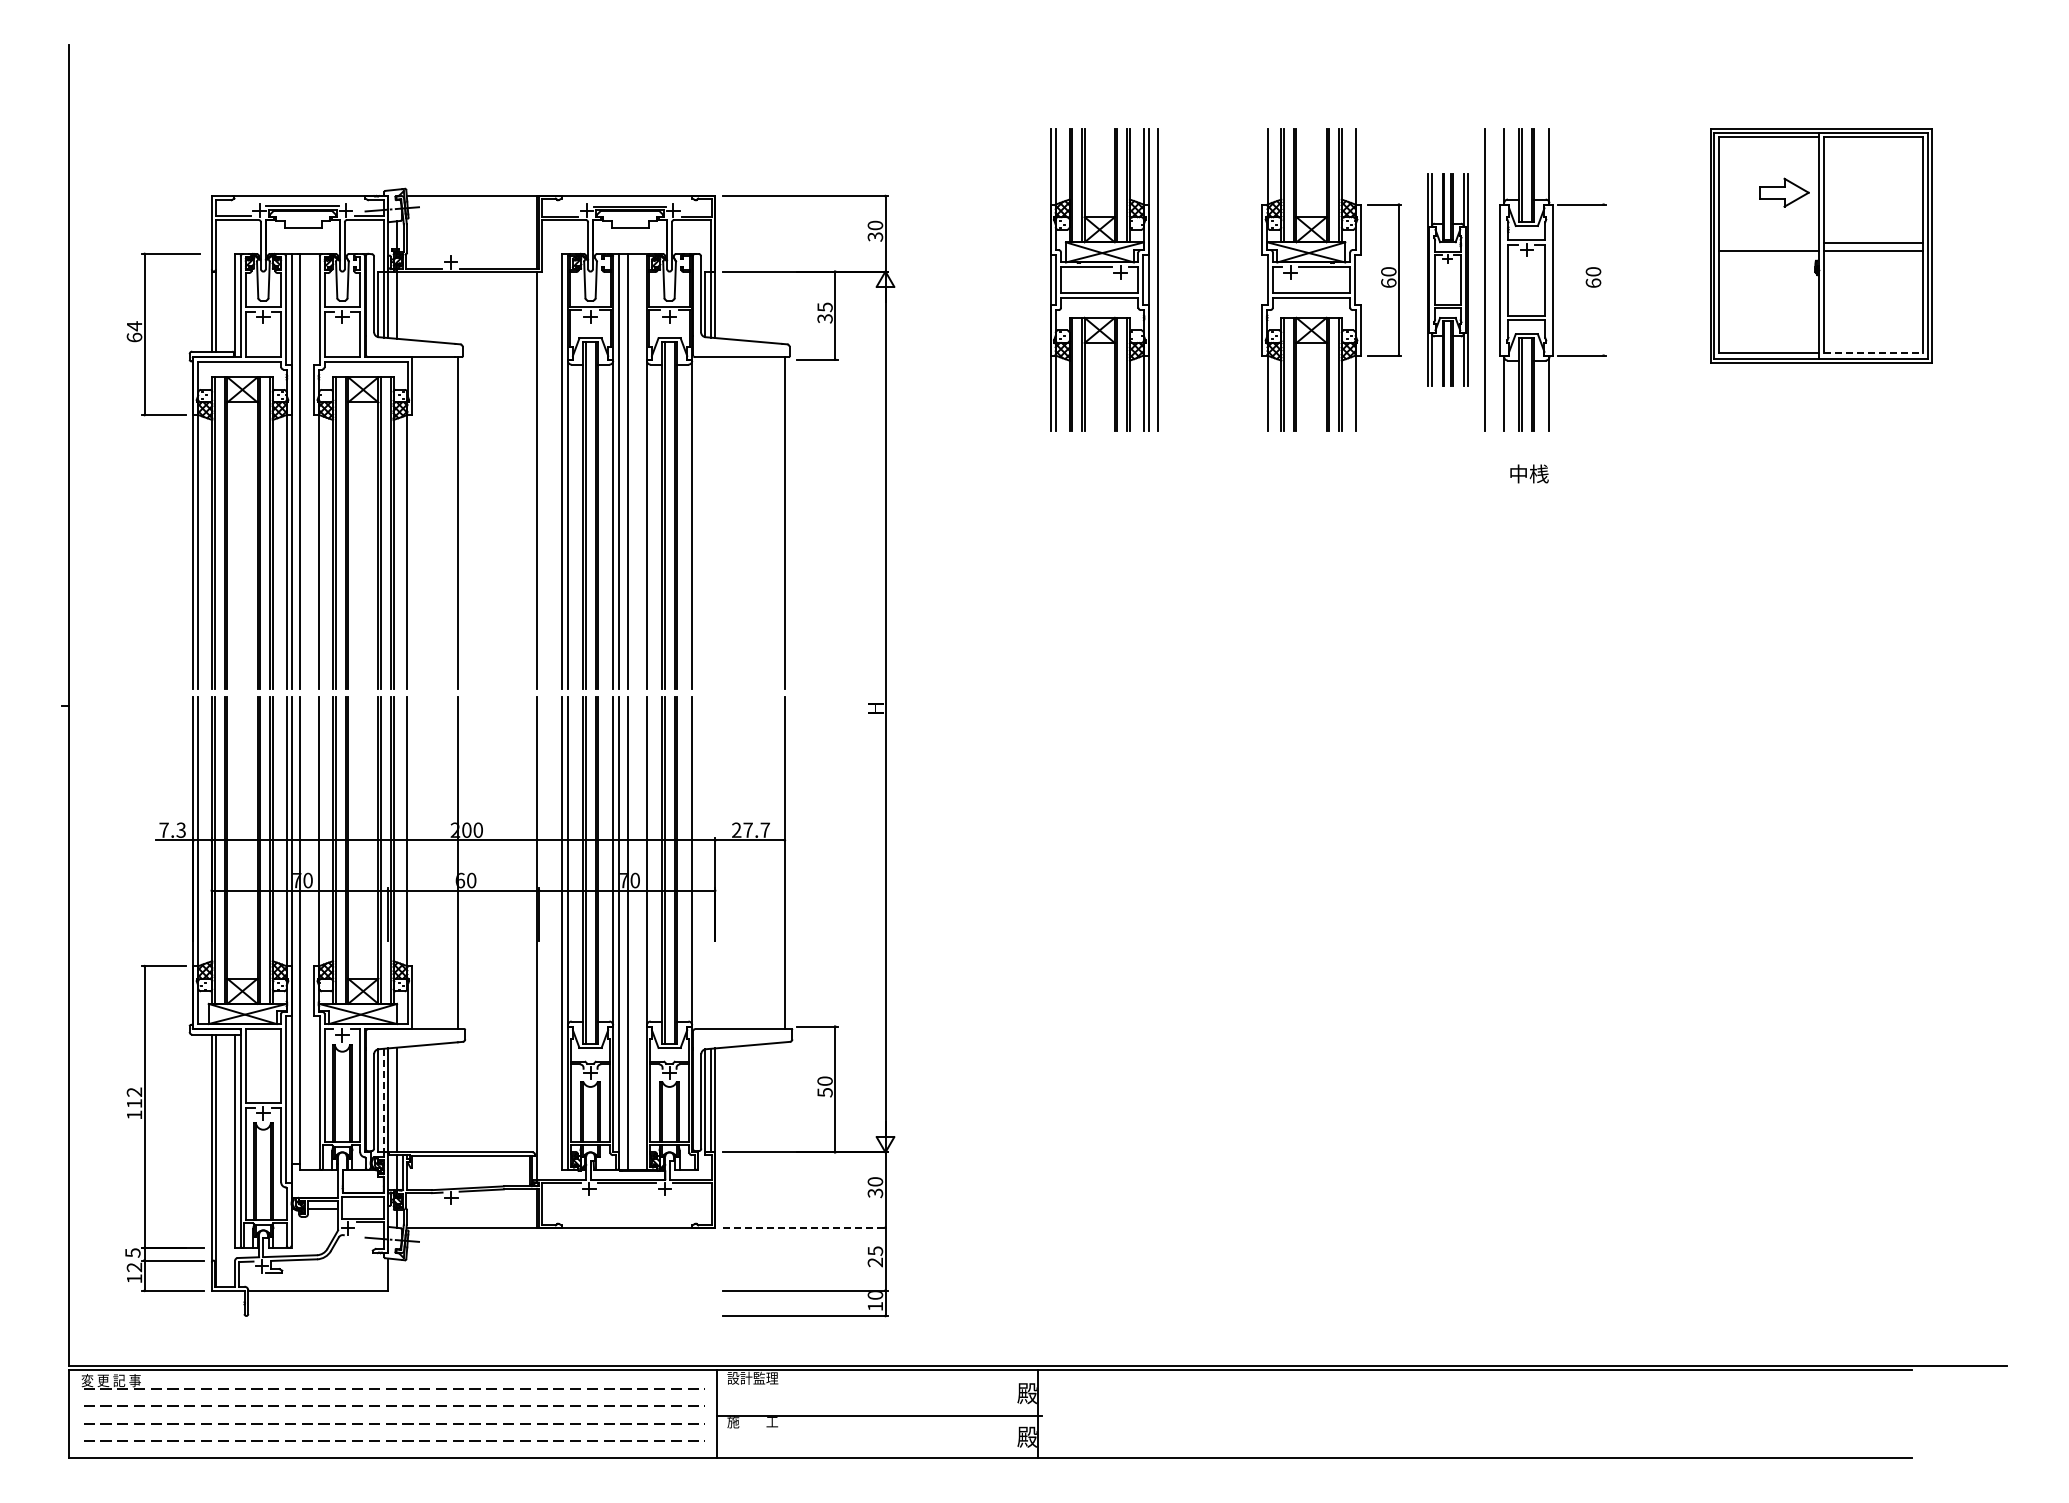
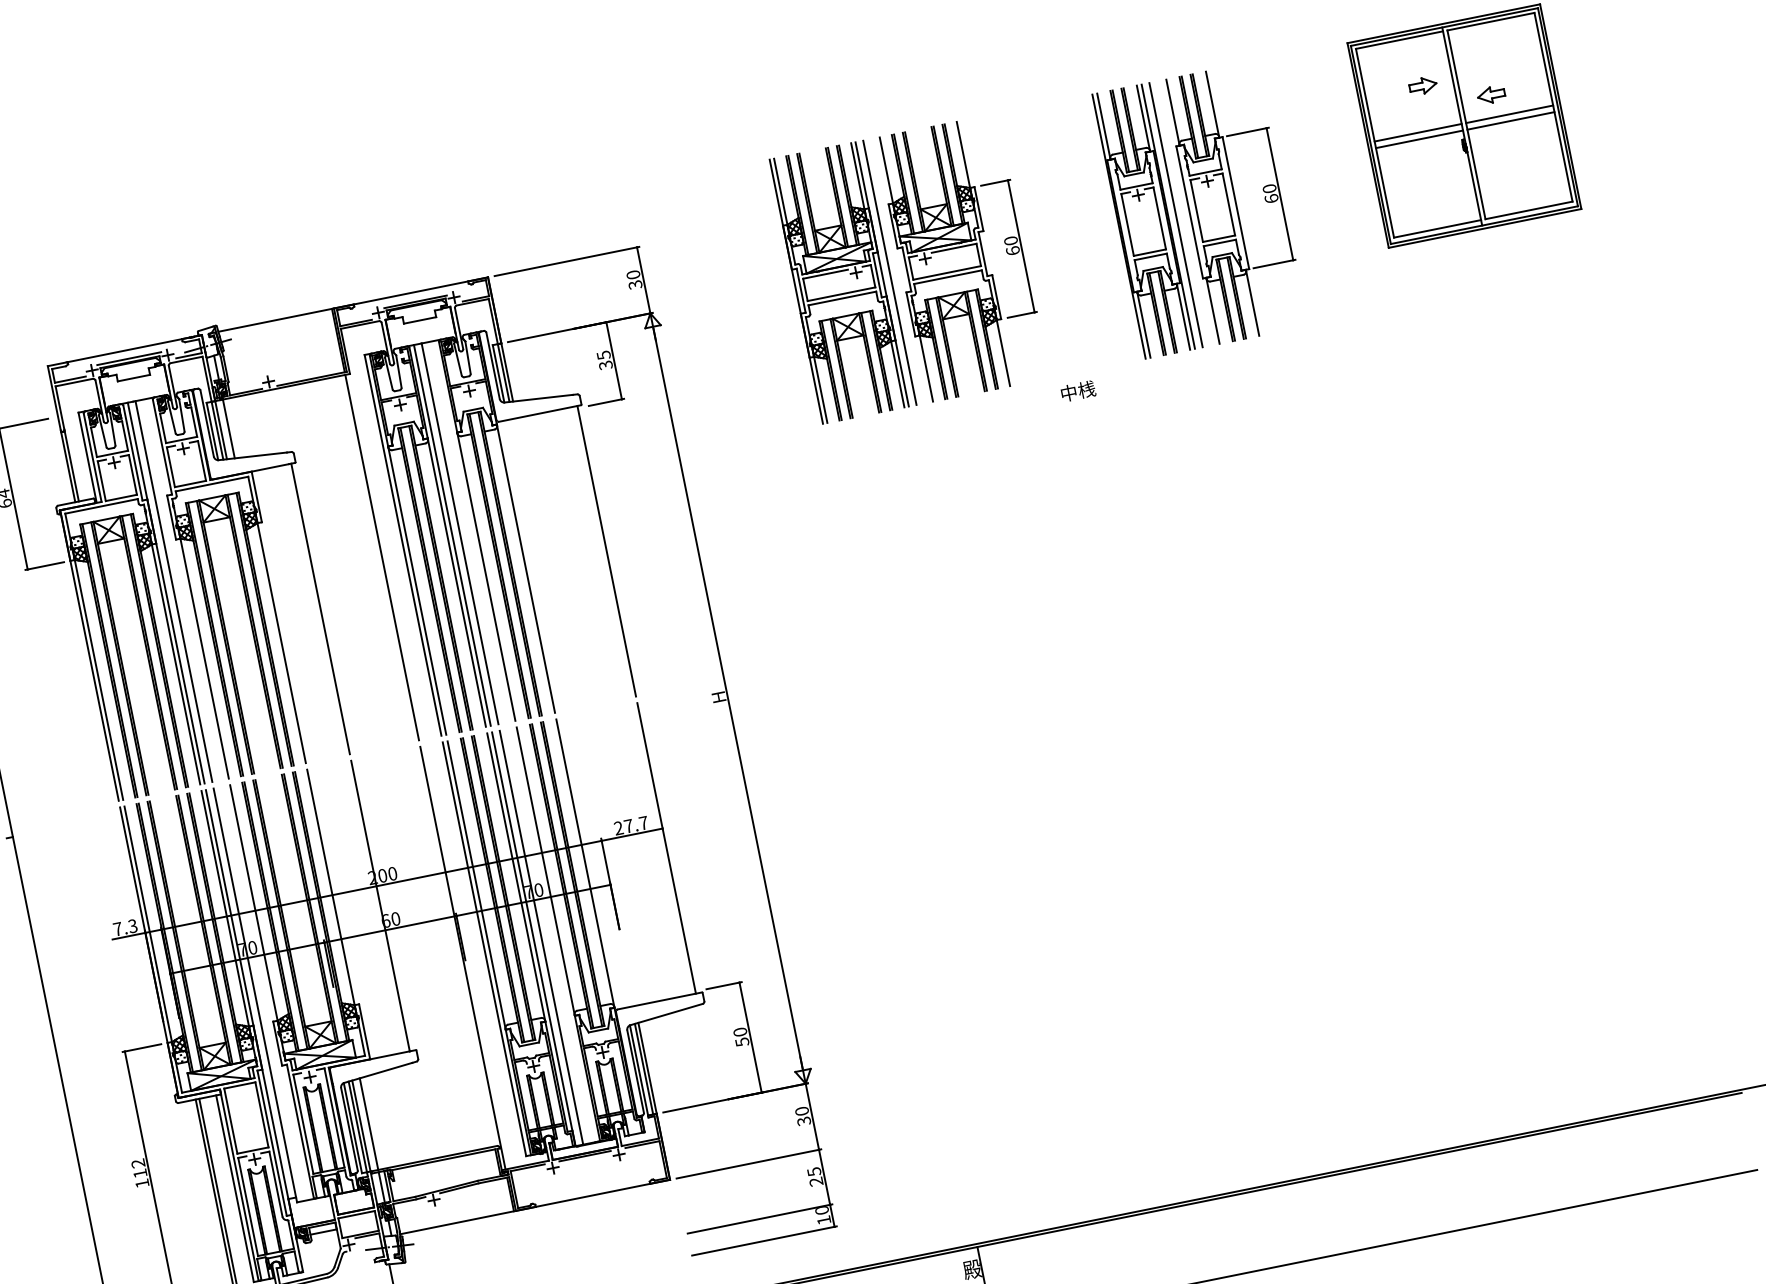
part: (1785, 192) -> (1423, 85), size x0.62
part: (1857, 217) -> (1490, 94), added
line: (1768, 243) -> (1417, 133), added
part: (1331, 279) -> (962, 257), moved
part: (1447, 279) -> (1143, 221), size x1.43
line: (1603, 279) -> (1279, 193), added
line: (1873, 353) -> (1528, 210), dashed -> solid
text: (1529, 473) -> (1078, 390), moved
line: (383, 1100) -> (357, 1126), dashed -> solid
line: (805, 1227) -> (748, 1163), dashed -> solid

